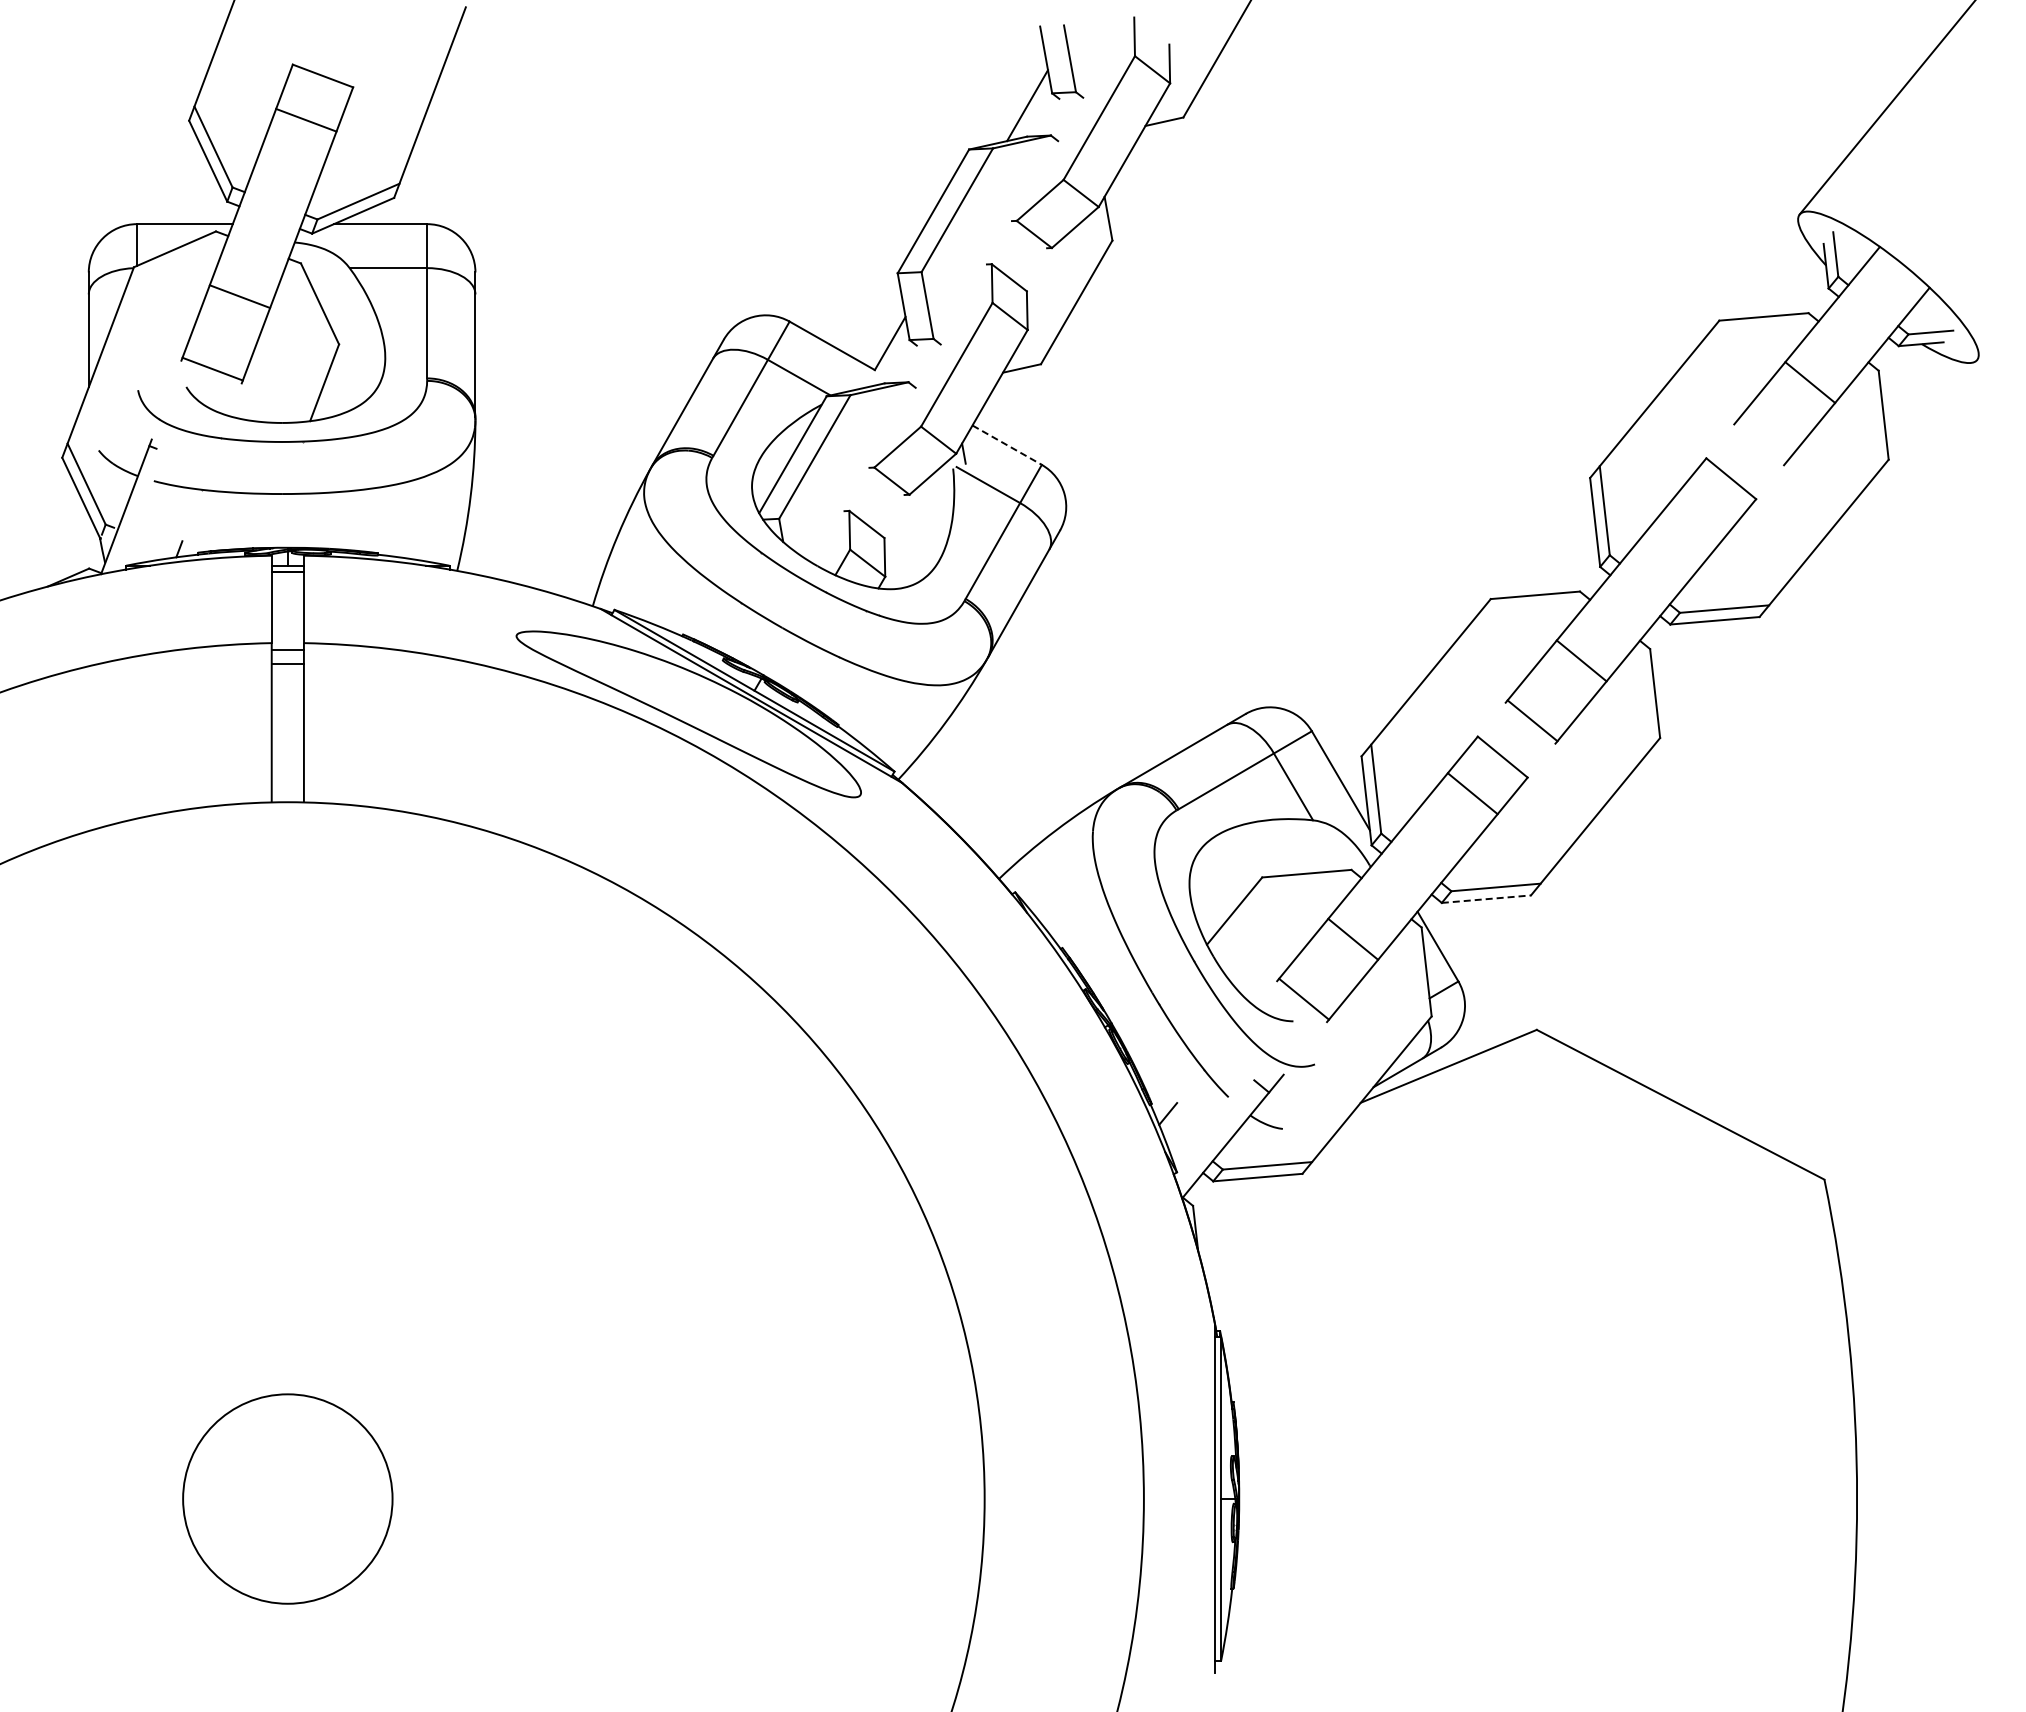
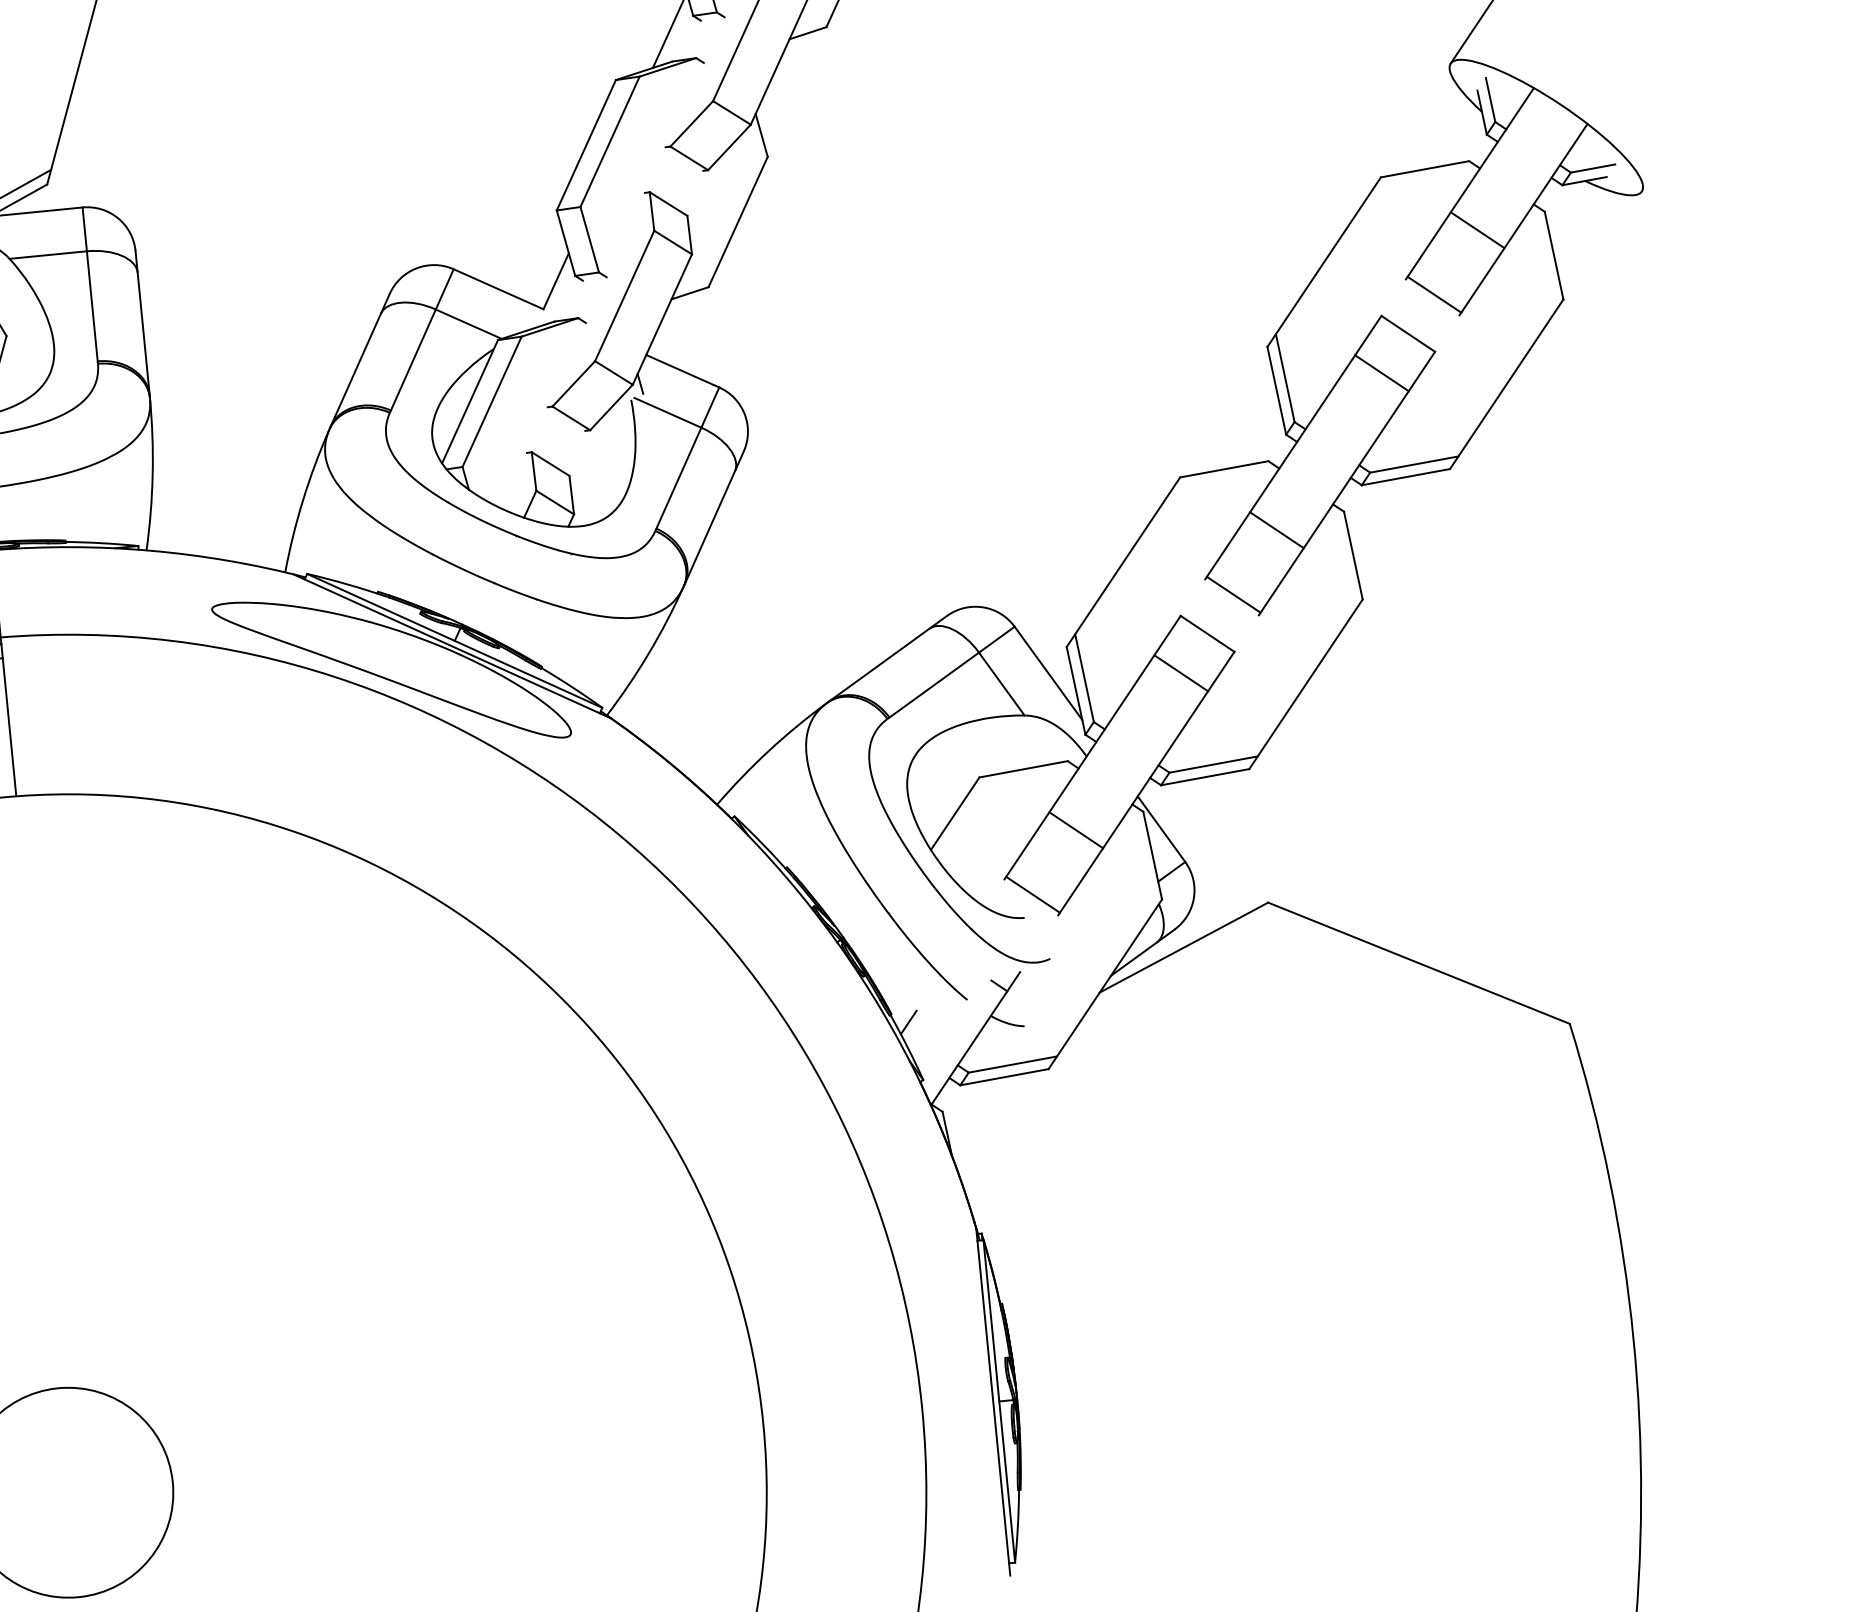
line: (1760, 442) -> (1433, 294), added
line: (1007, 445) -> (683, 371), dashed -> solid
line: (1701, 514) -> (1382, 372), added
line: (1486, 899) -> (1205, 777), dashed -> solid

